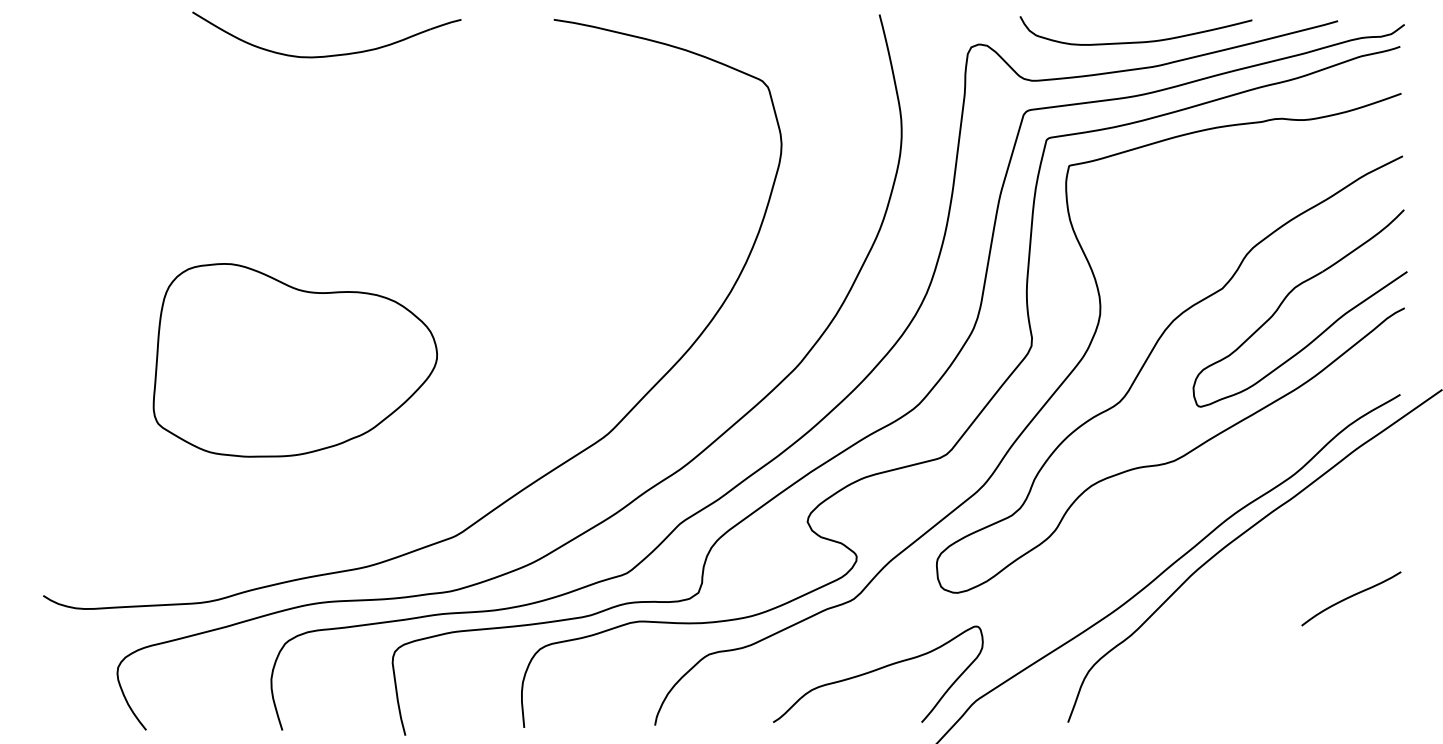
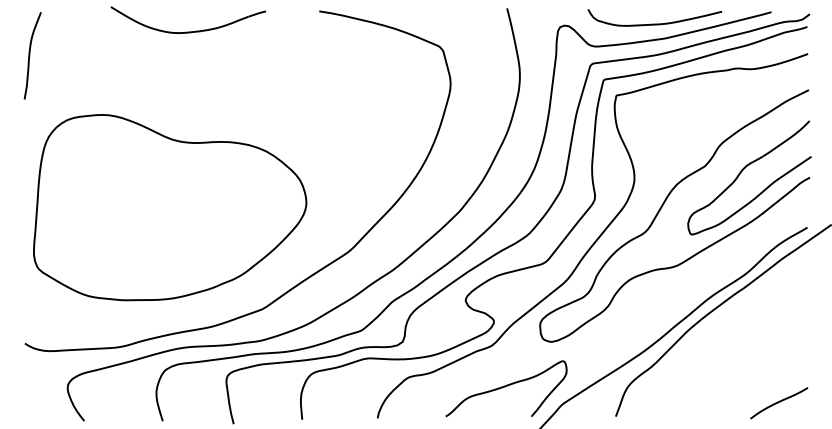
curve: (52, 96) -> (30, 55), added
part: (295, 359) -> (170, 207), size x1.67
curve: (1351, 597) -> (779, 402), moved

